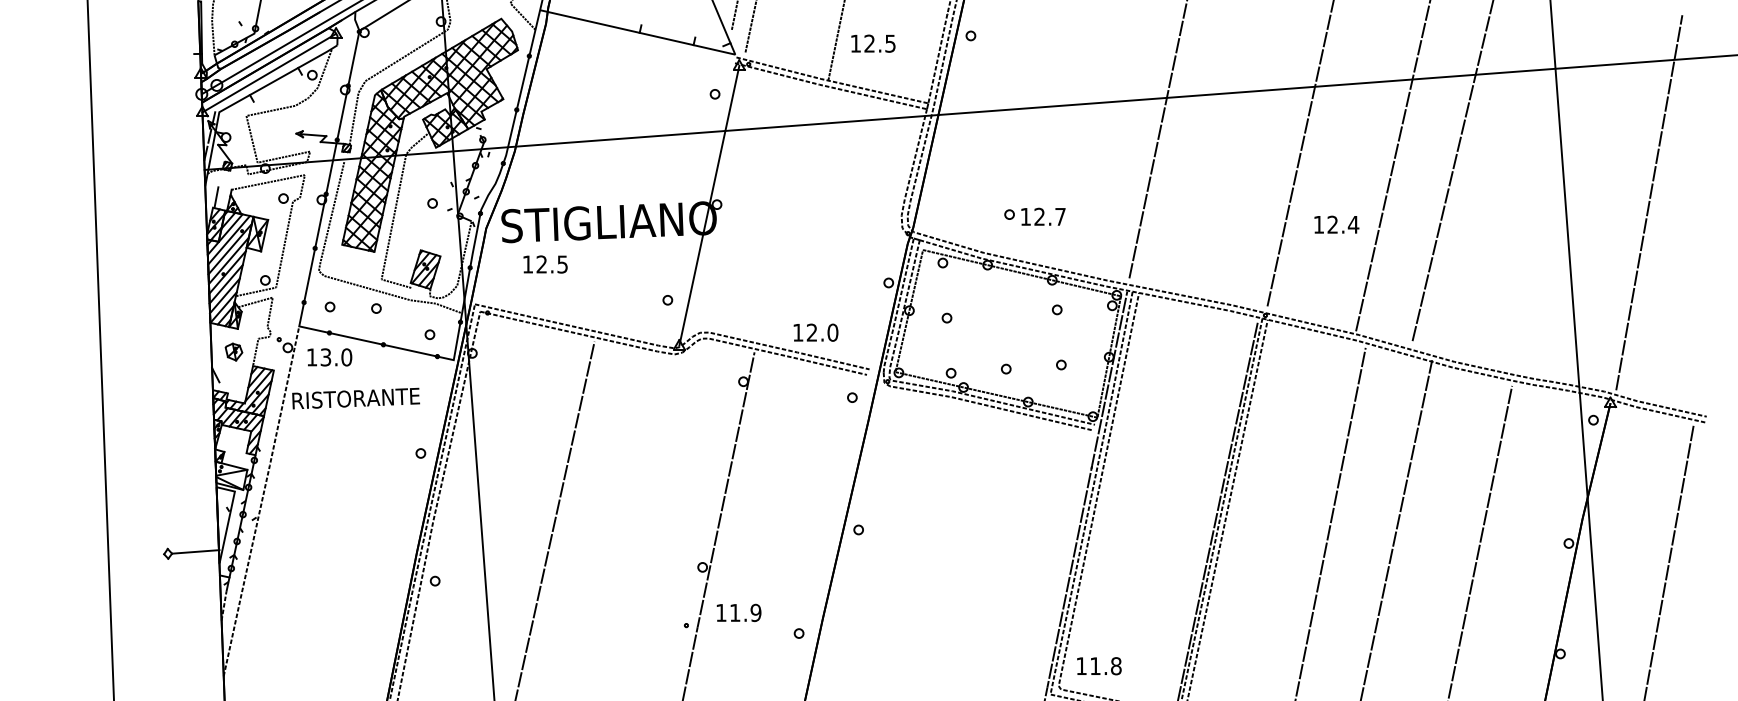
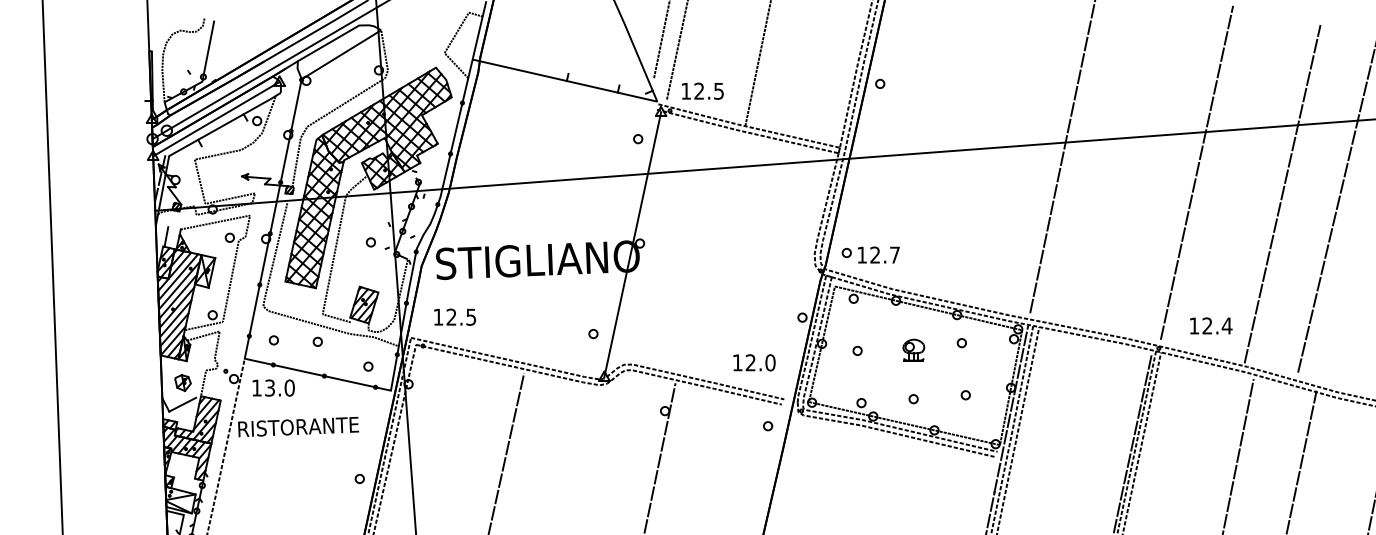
text: (873, 43) -> (702, 91), moved
part: (1034, 216) -> (870, 254), moved
text: (1336, 224) -> (1210, 325), moved
text: (545, 264) -> (455, 317), moved
part: (1006, 317) -> (913, 350), added
text: (815, 332) -> (753, 362), moved
line: (233, 374) -> (182, 404), added

